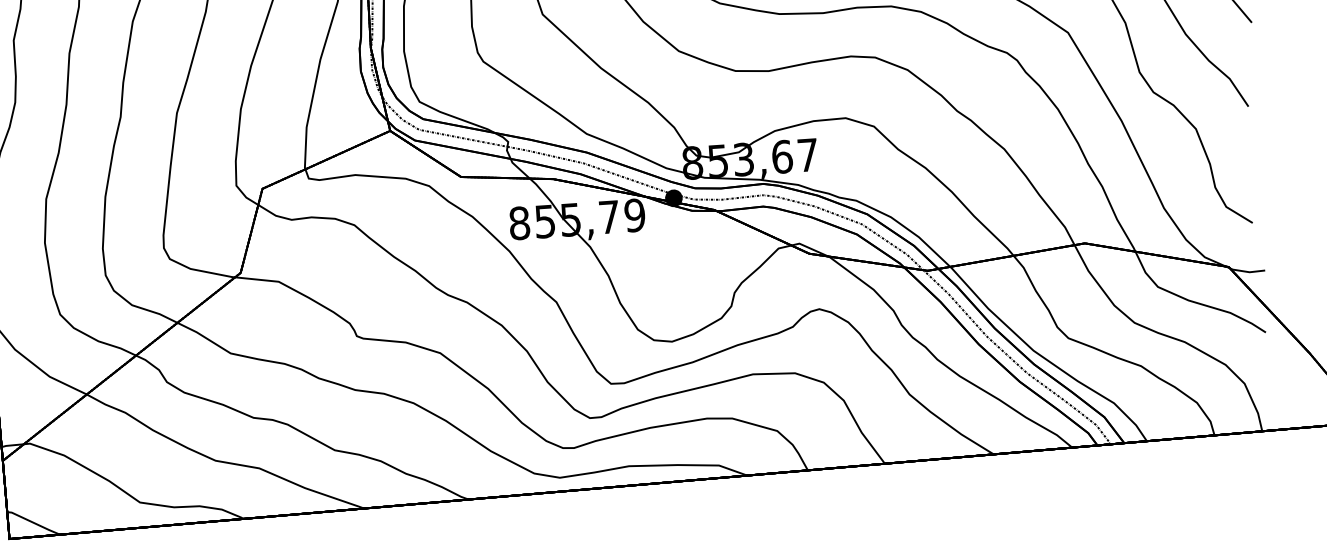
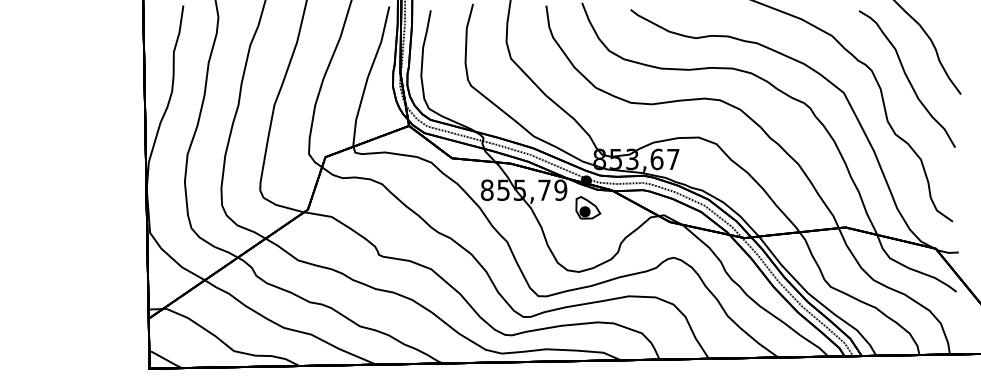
part: (680, 239) -> (588, 207), added

